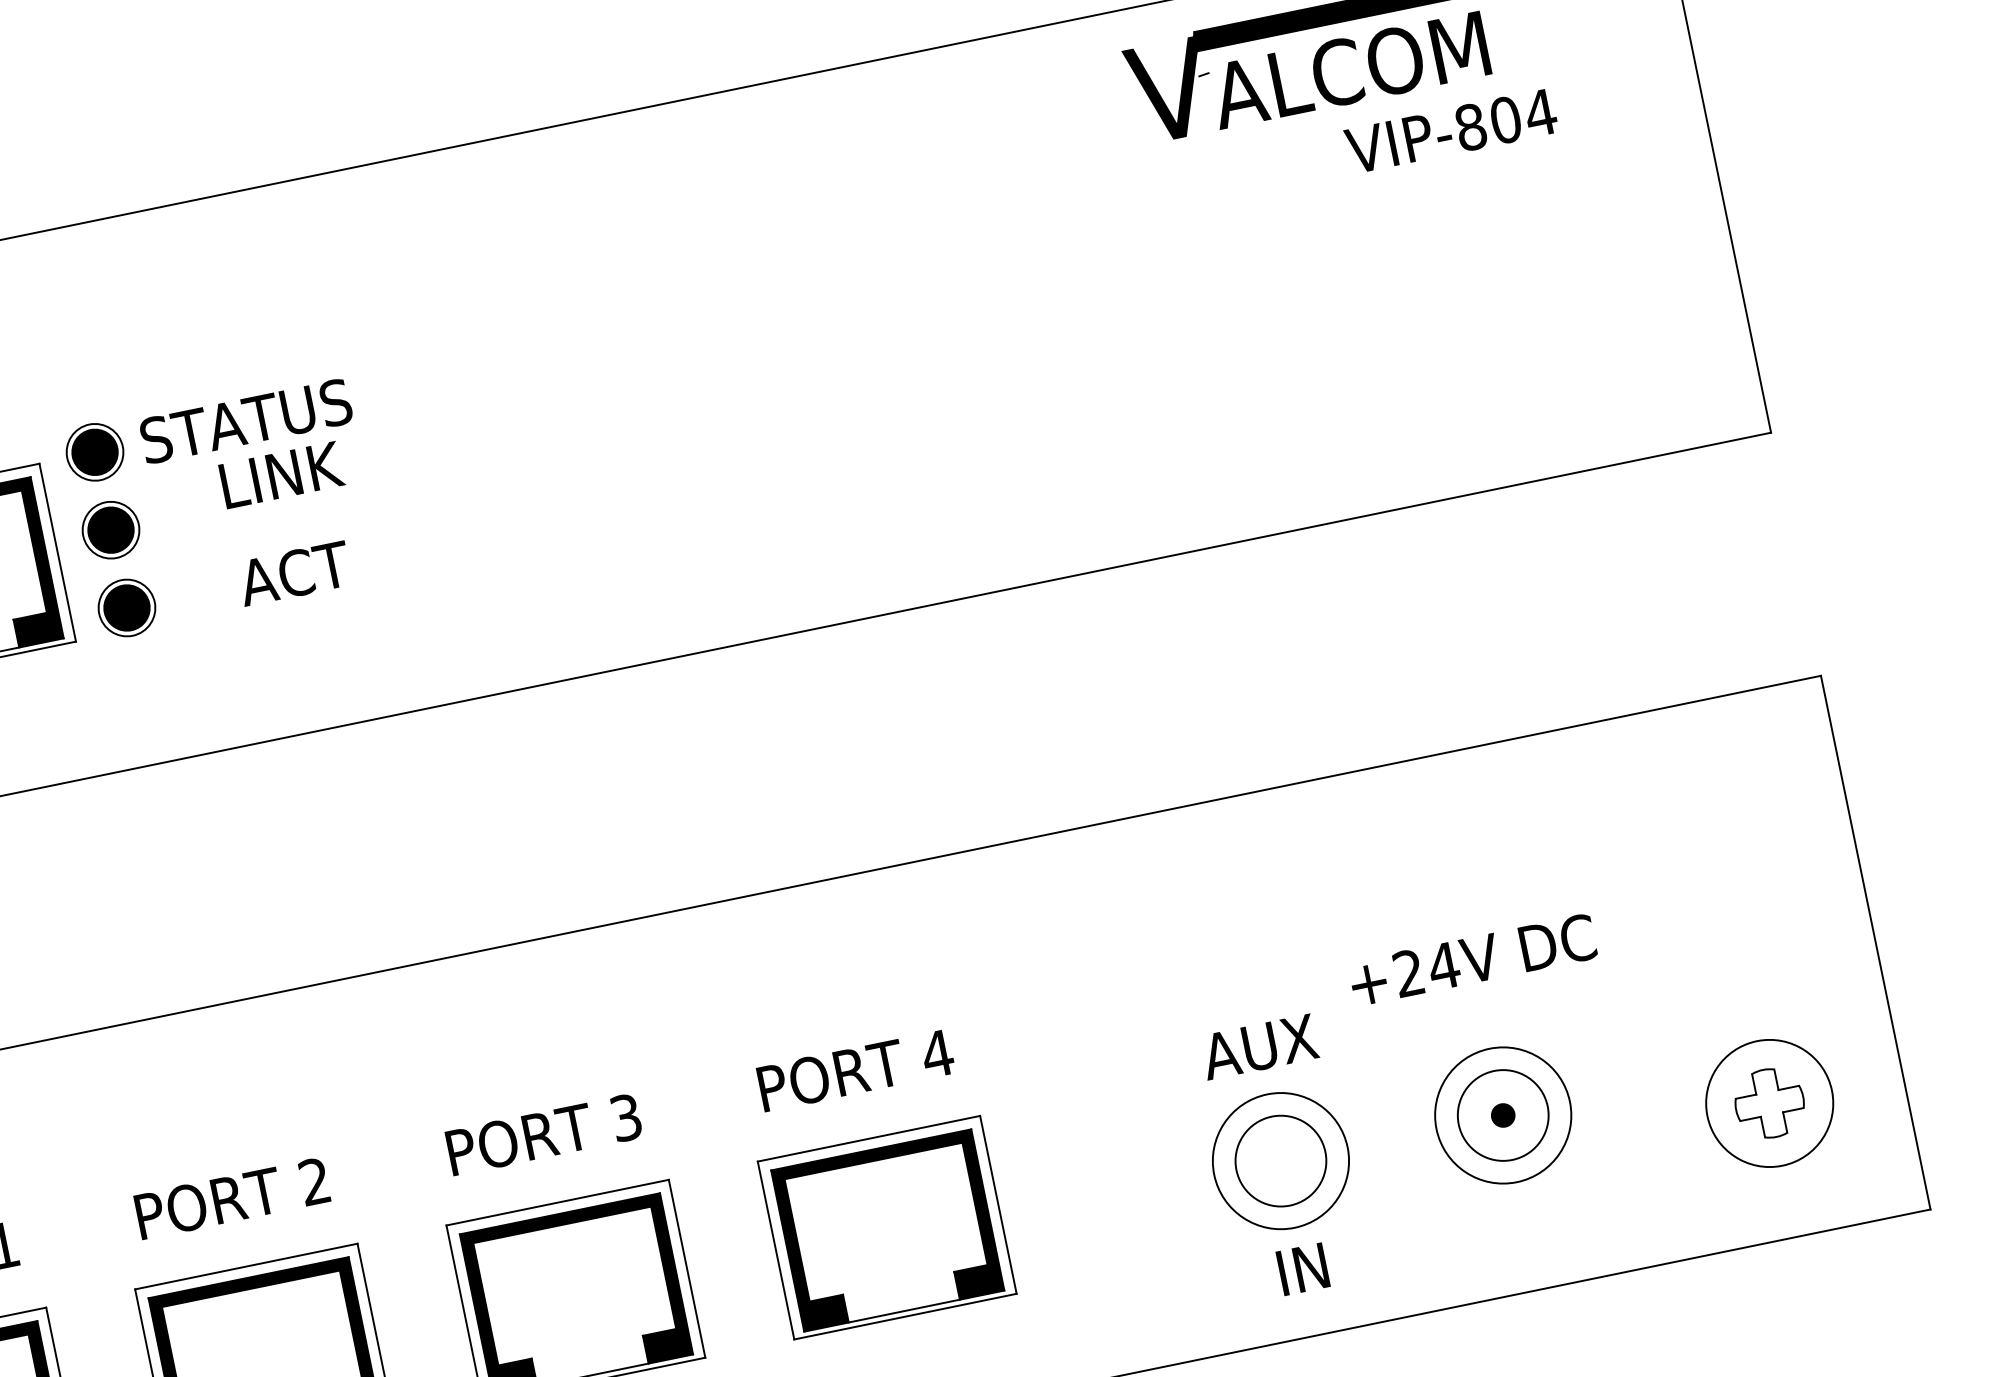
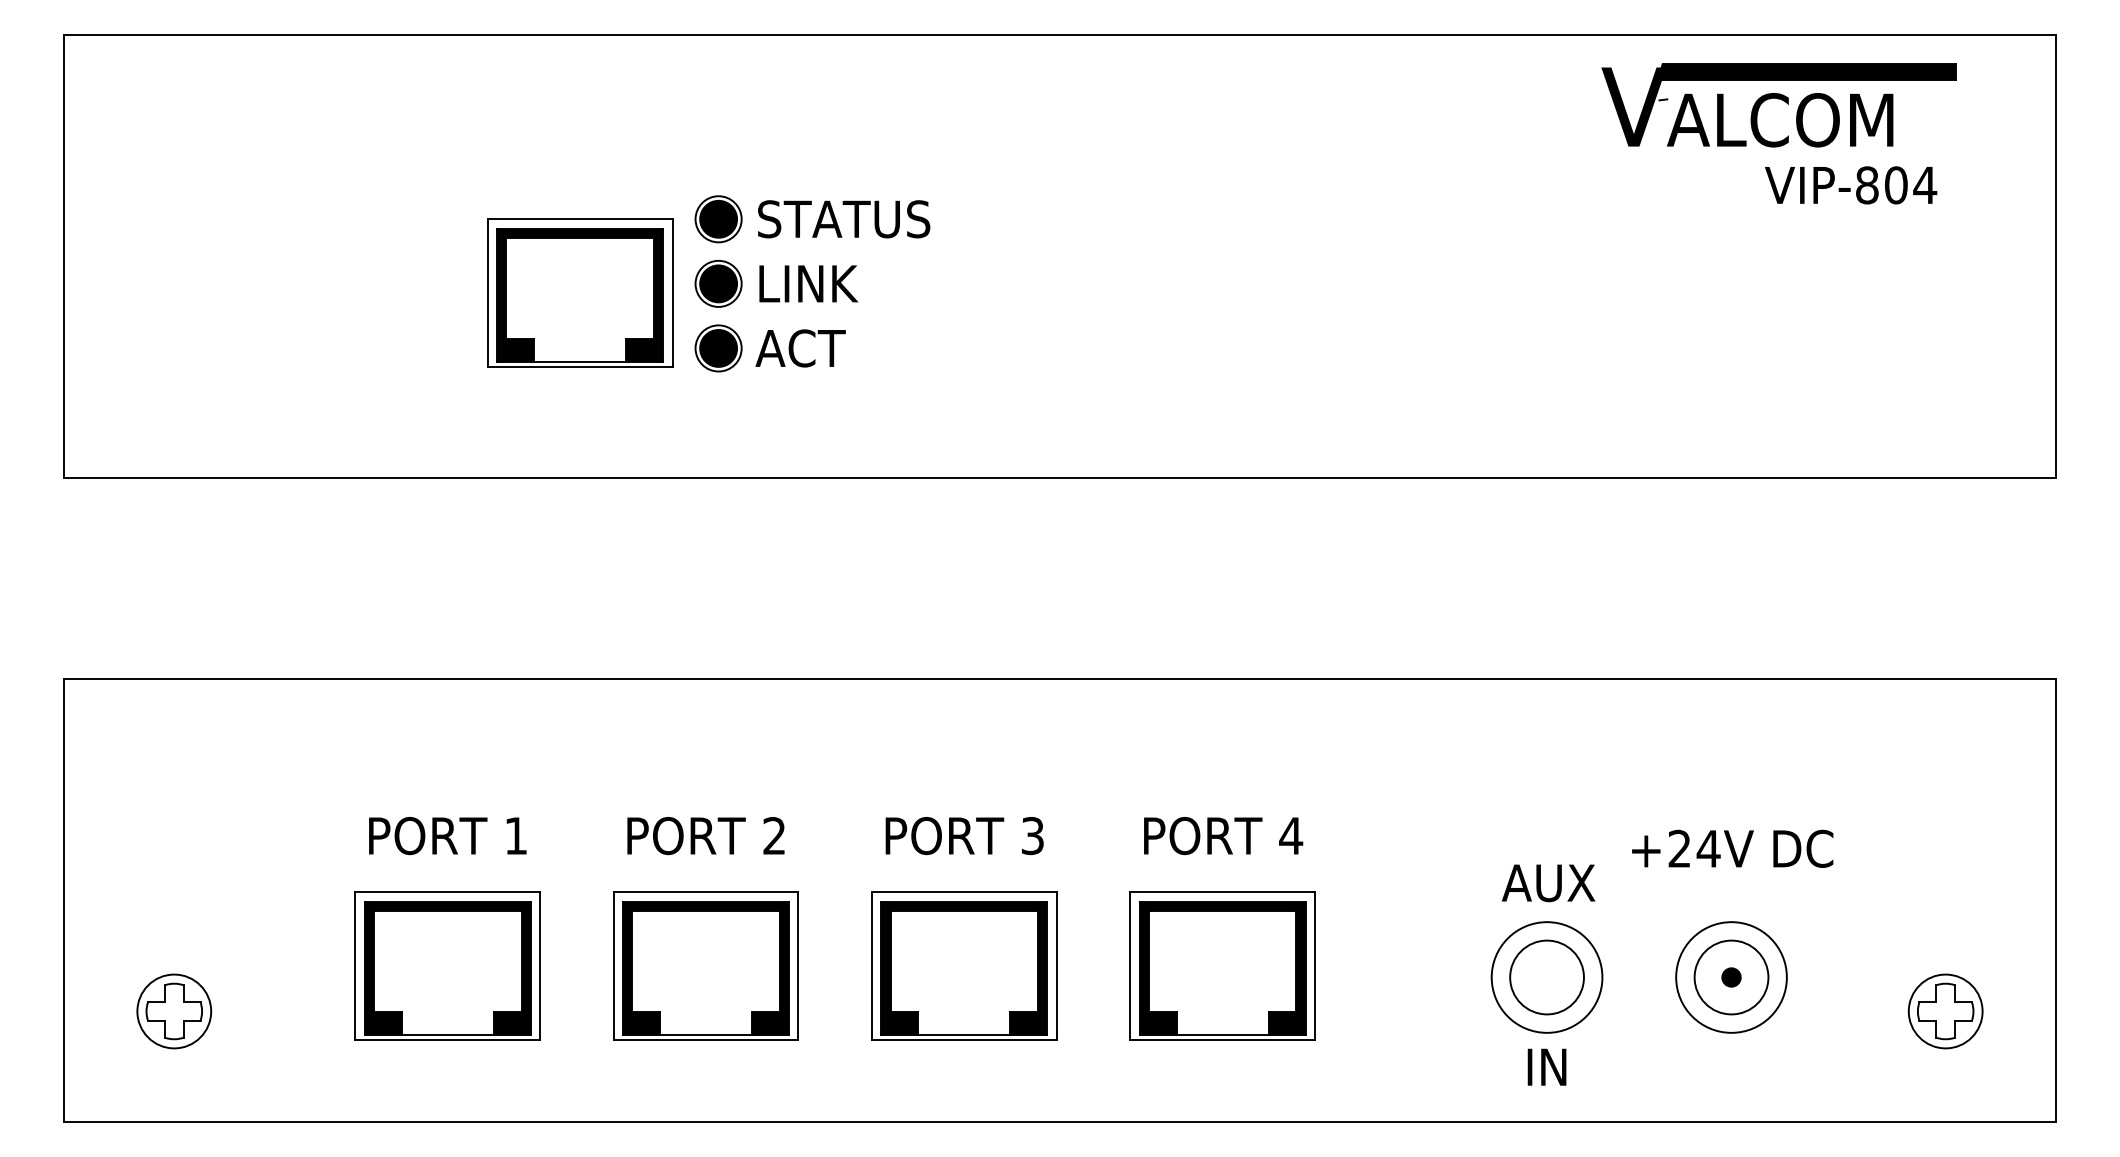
text: (281, 474) -> (808, 283), moved
text: (294, 573) -> (800, 348), moved
circle: (1769, 1103) -> (1945, 1011), size x0.71

